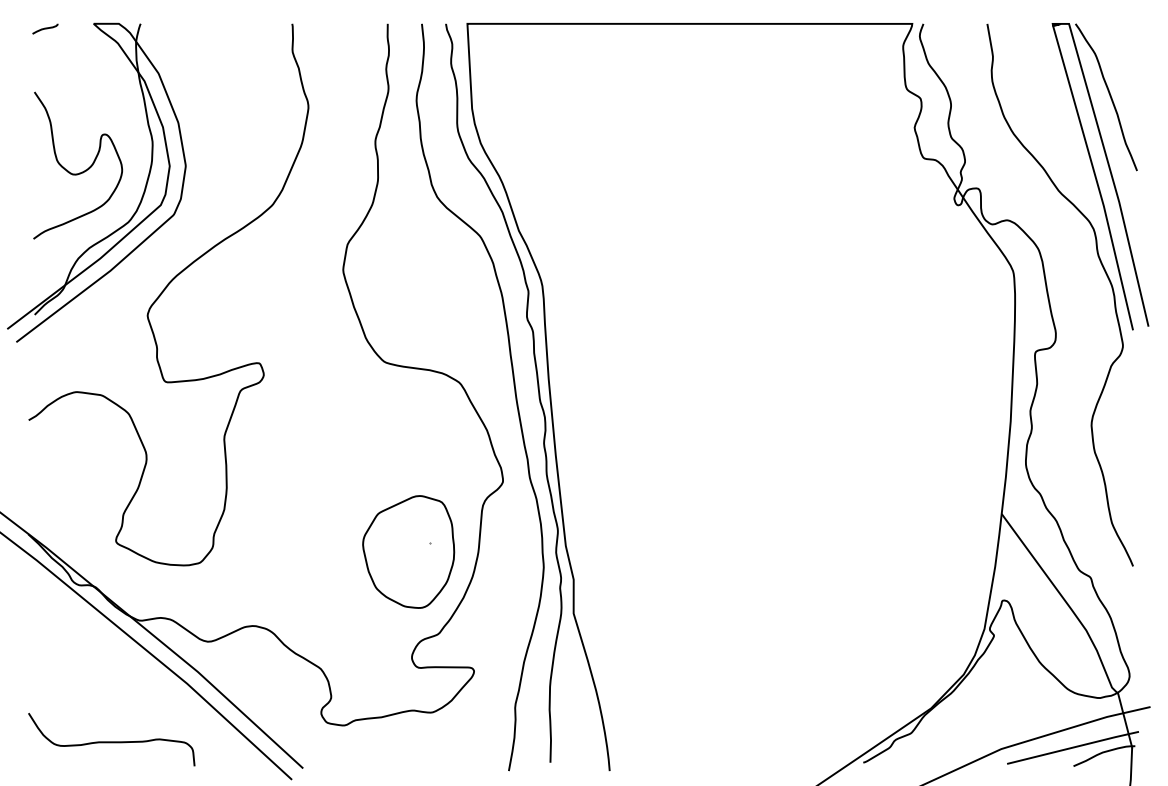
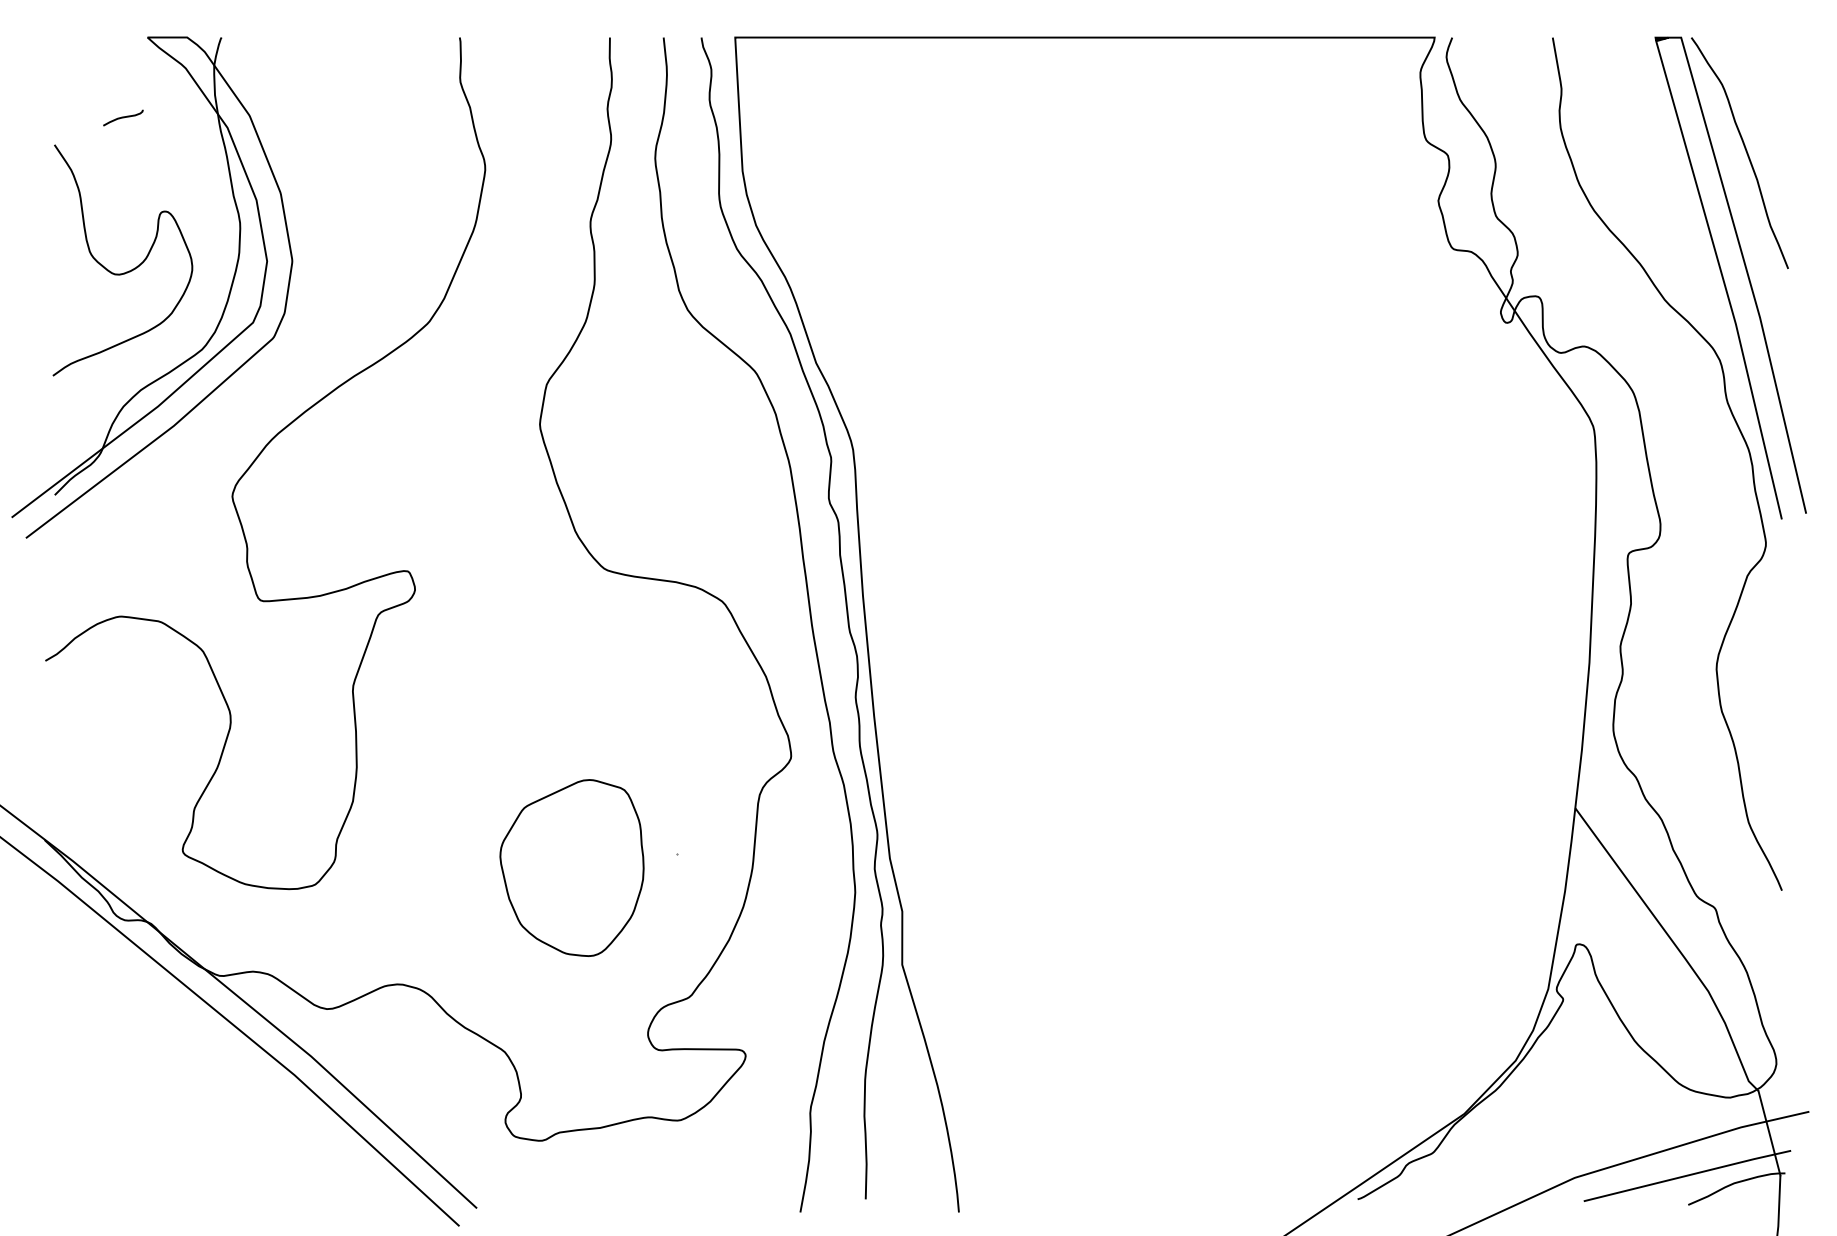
curve: (45, 28) -> (123, 117), moved
part: (408, 551) -> (571, 867), moved
curve: (111, 741) -> (175, 1165), removed

